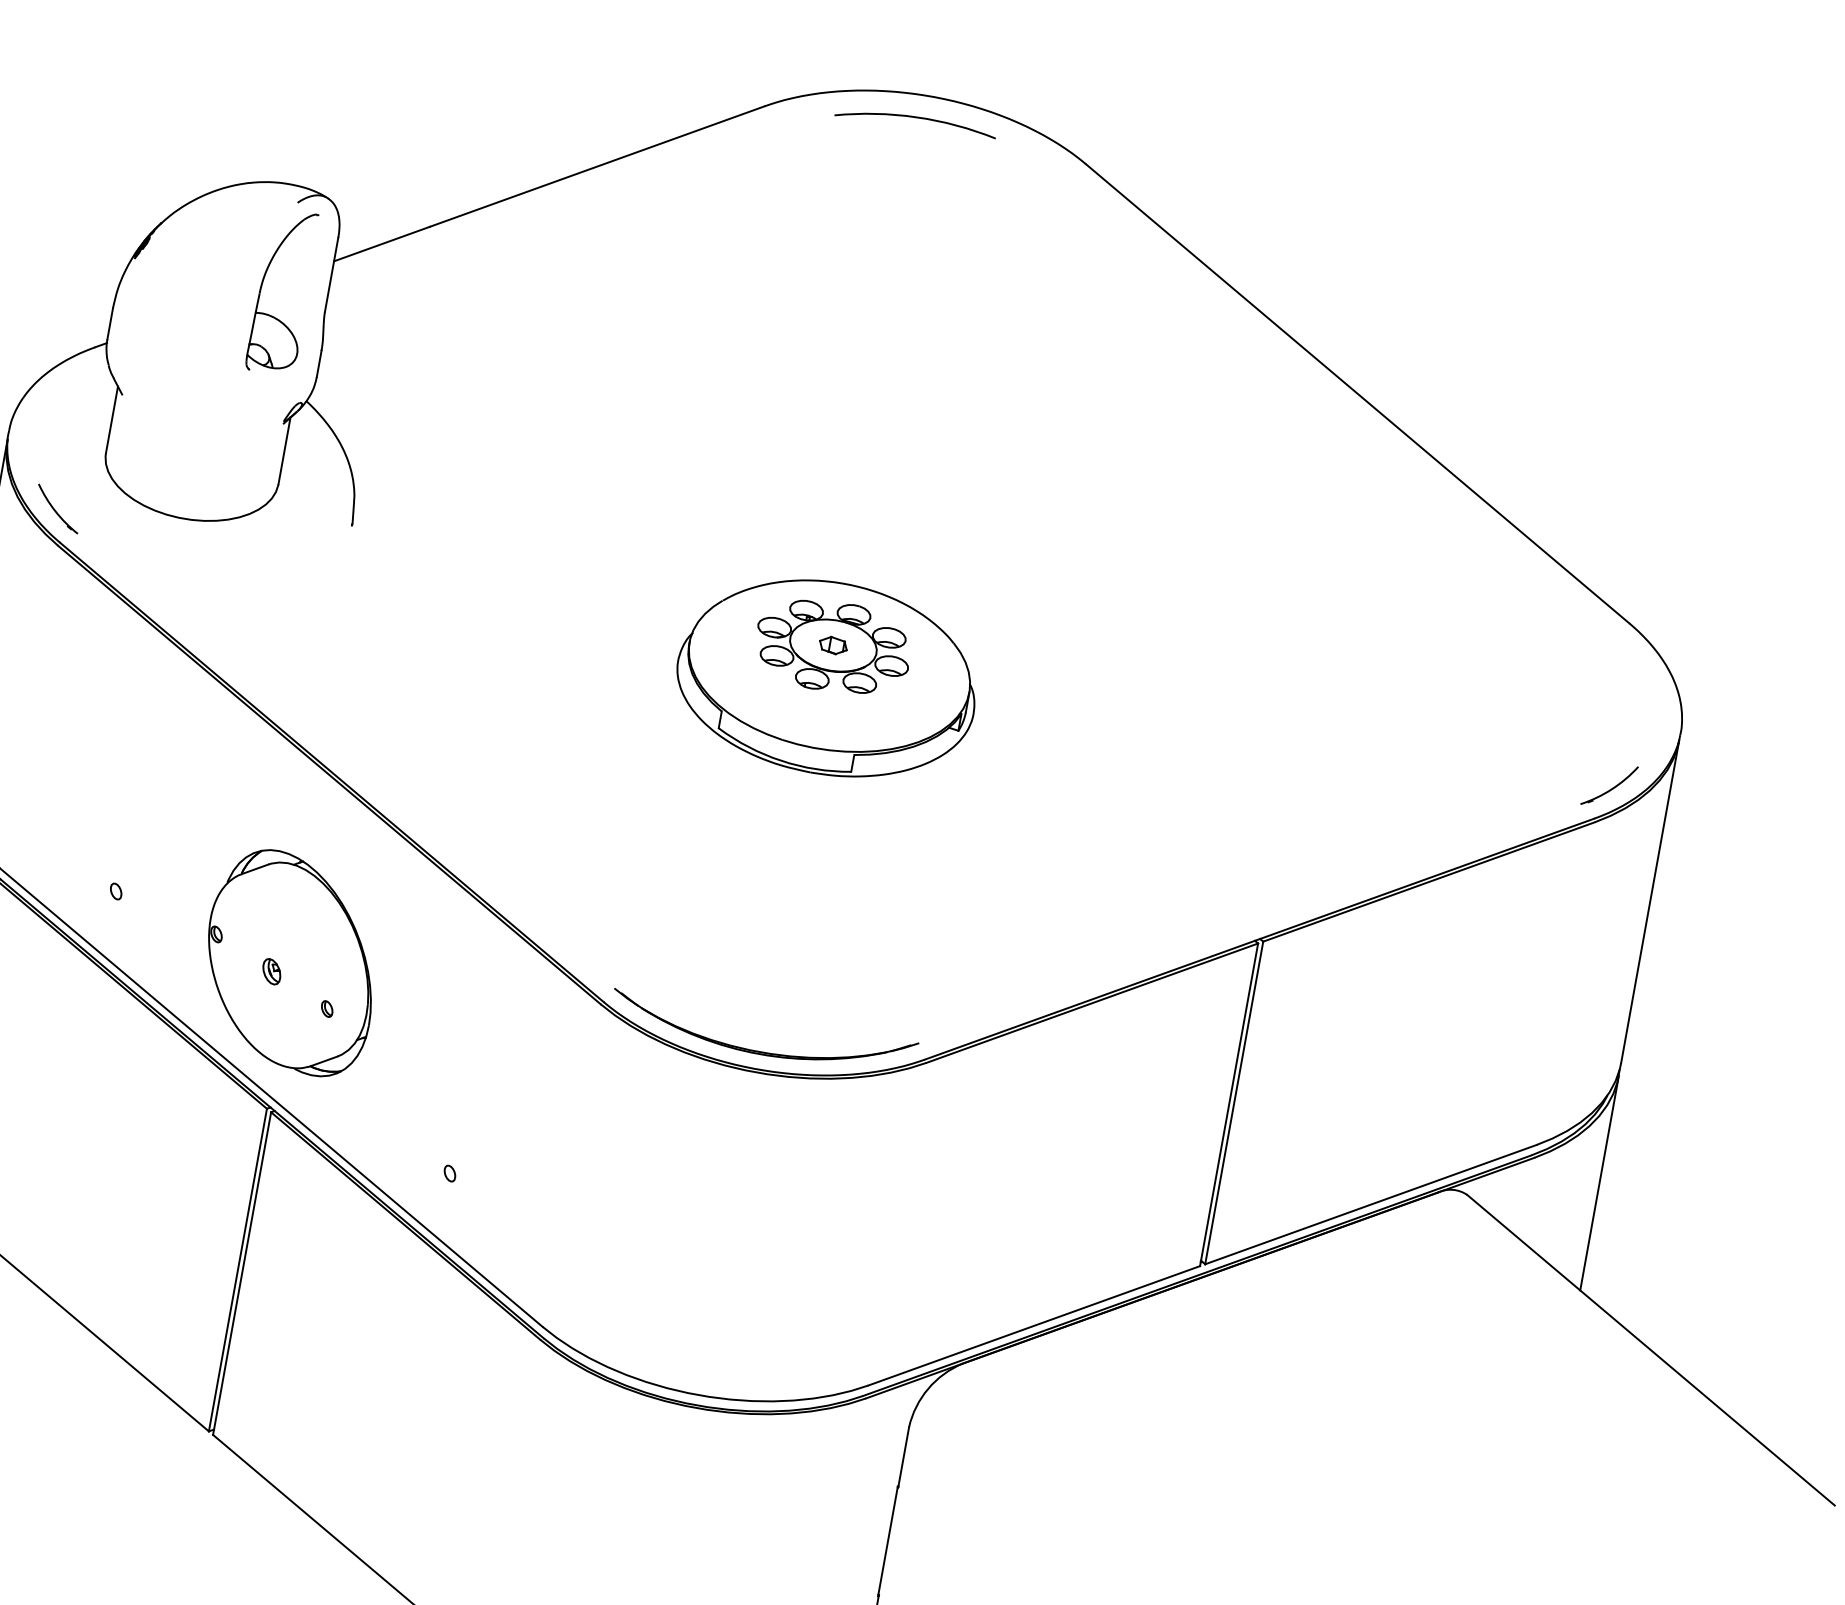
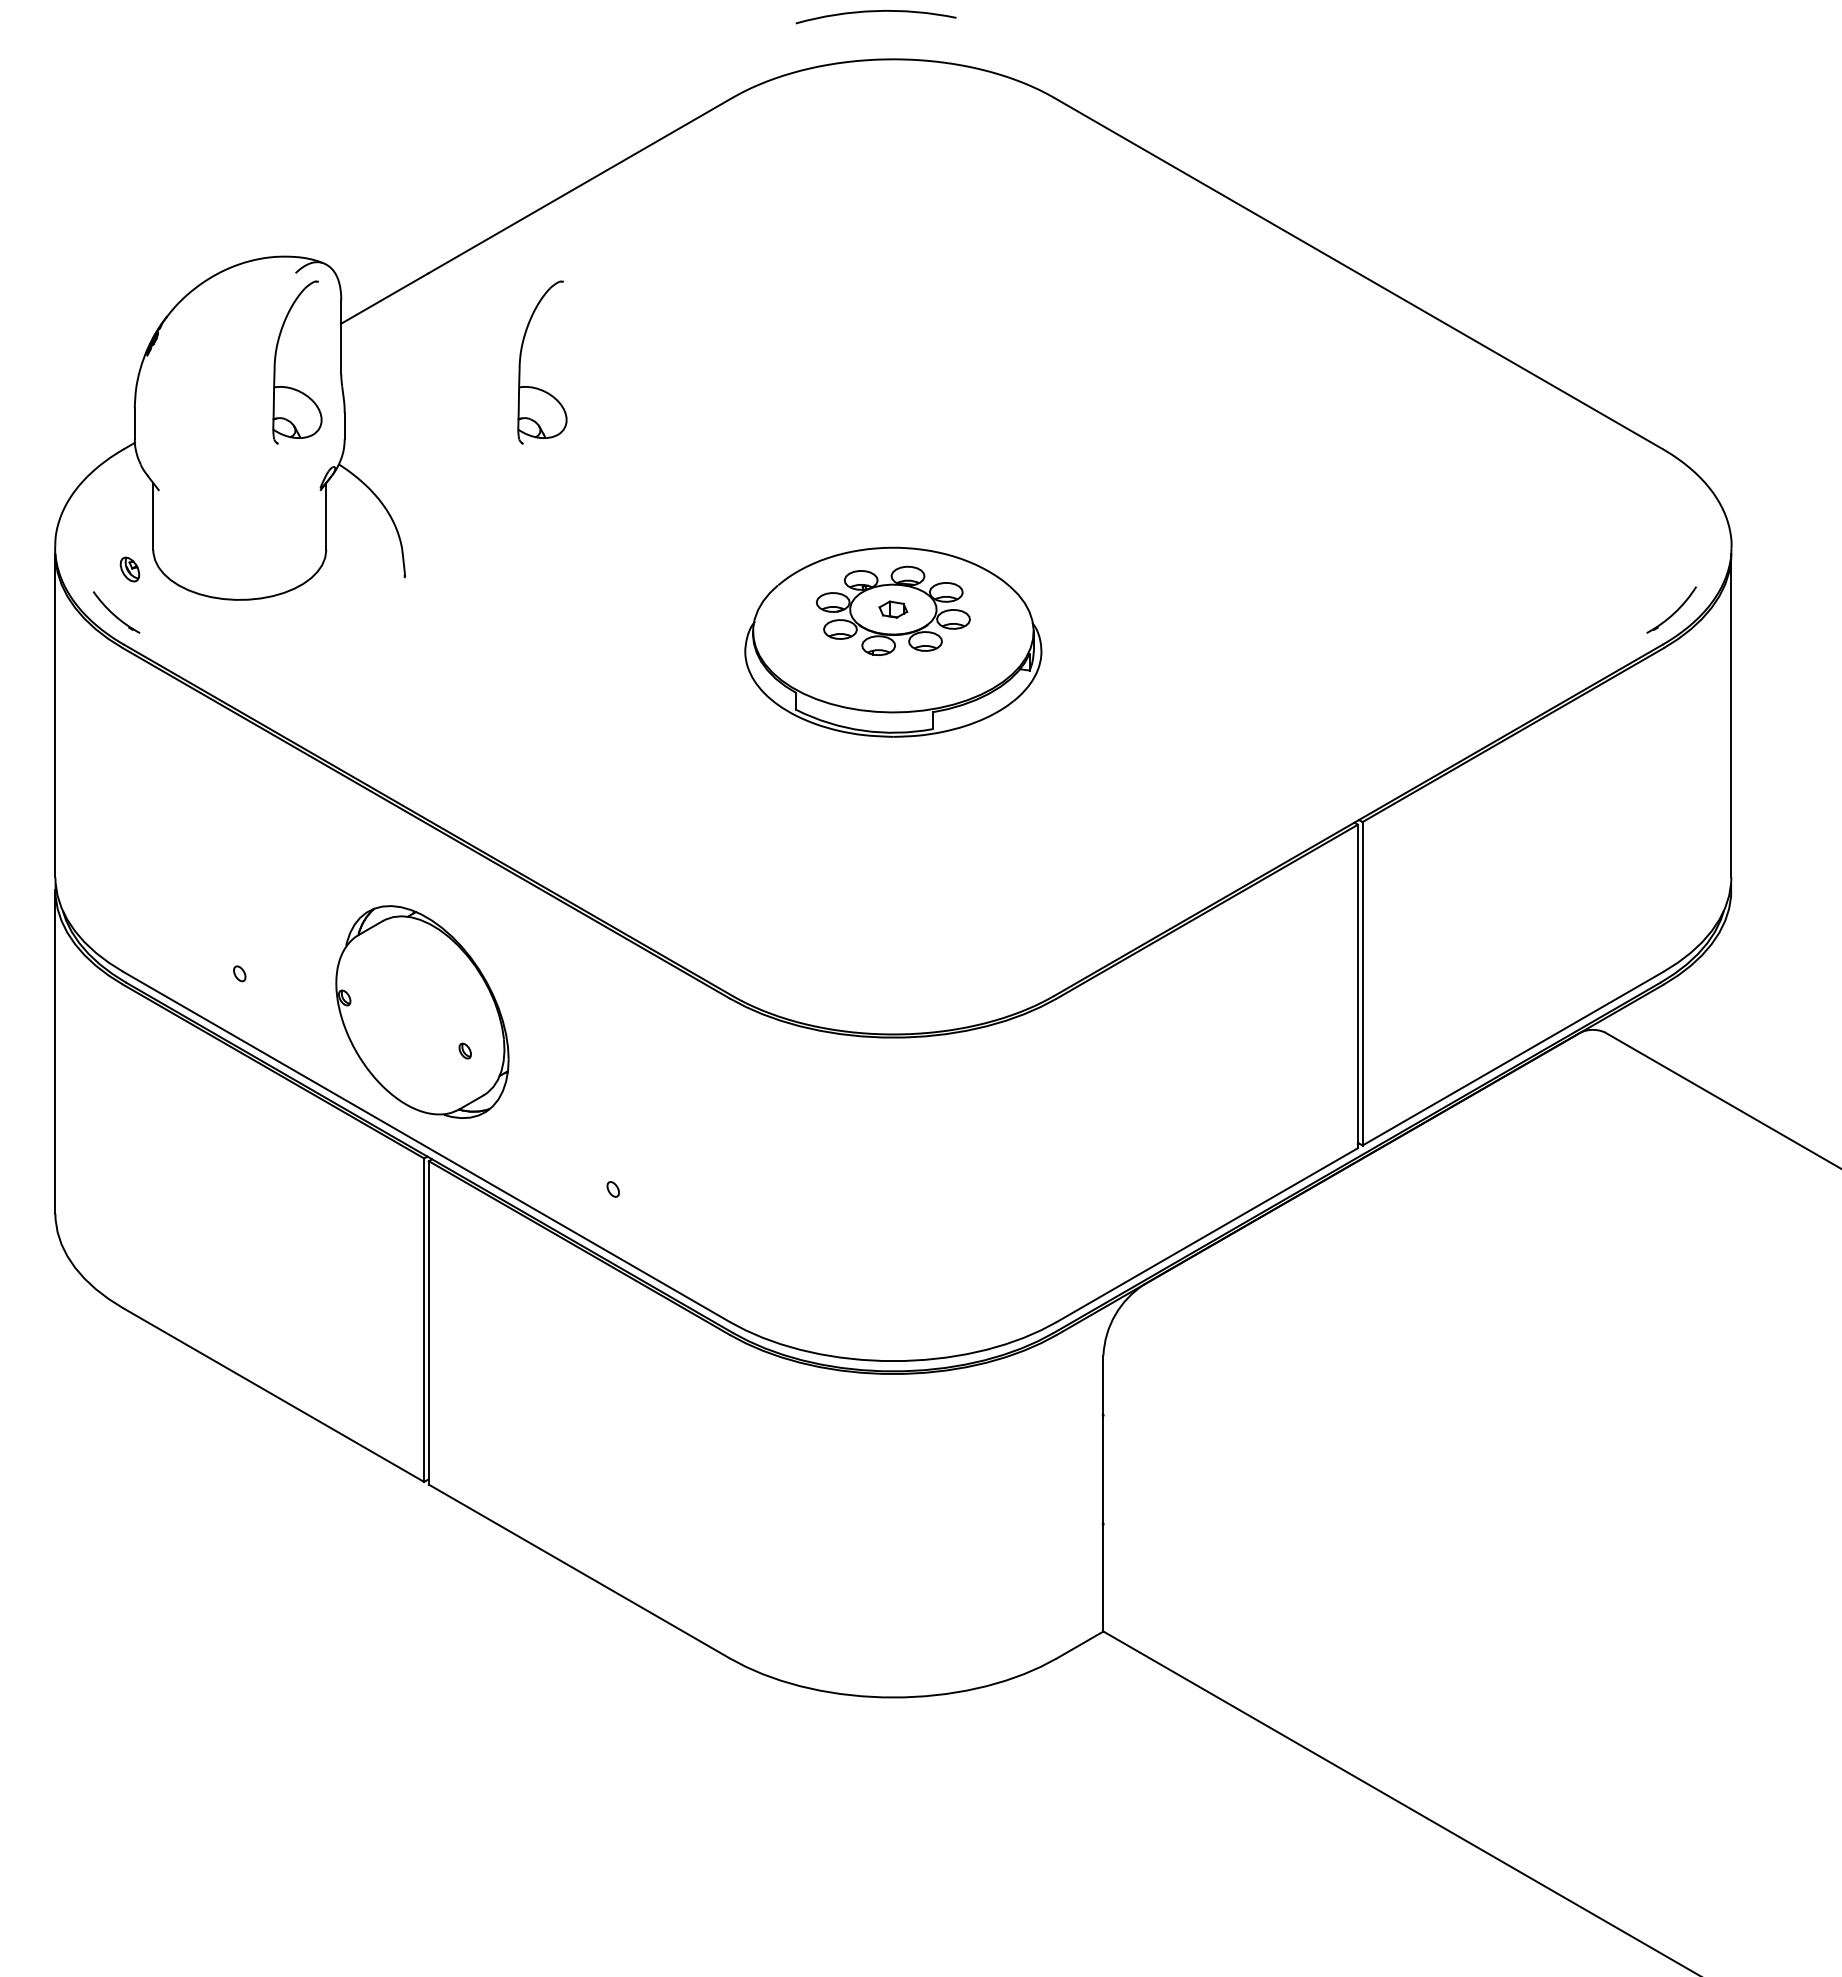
arc: (915, 118) -> (875, 12), moved
part: (507, 328) -> (521, 358), added
part: (271, 971) -> (129, 569), moved
part: (760, 1051) -> (893, 1016), removed
line: (1599, 1182) -> (1731, 997), removed

